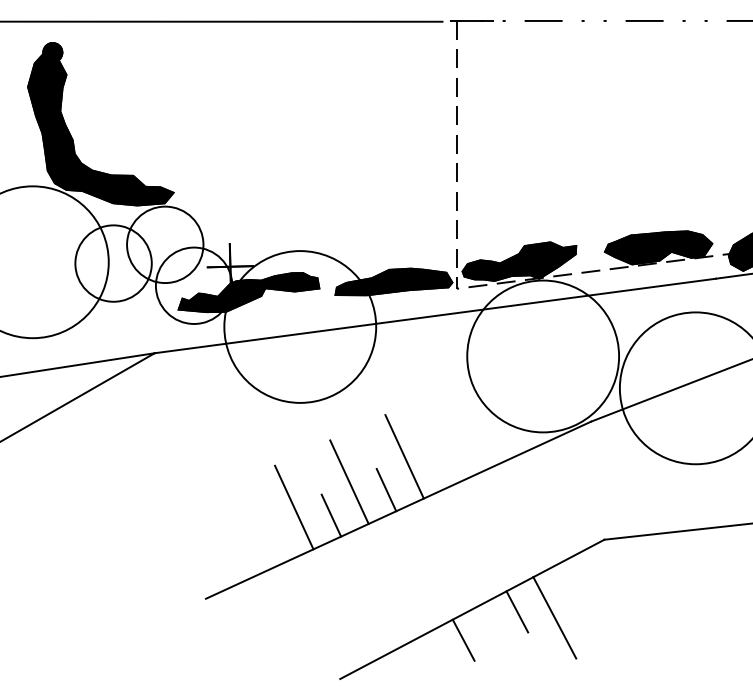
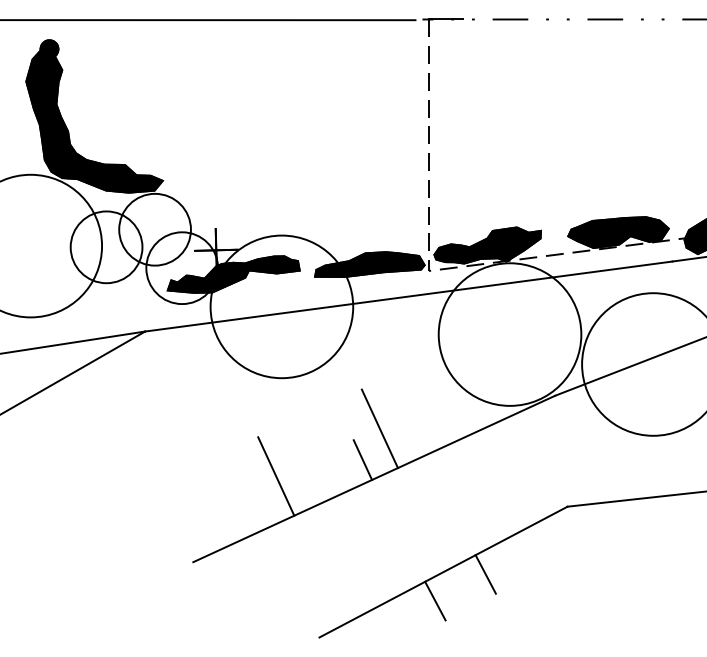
line: (349, 481) -> (328, 452), removed
line: (331, 515) -> (311, 483), removed
line: (554, 617) -> (520, 579), removed

